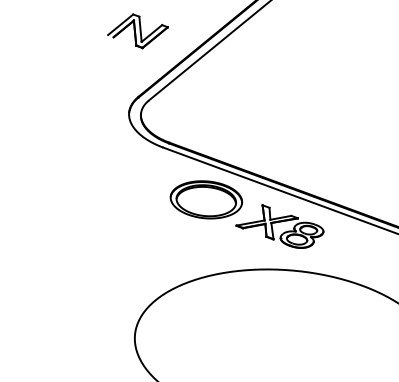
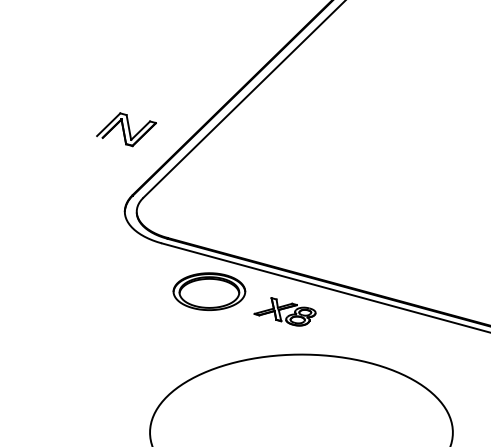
part: (279, 226) -> (284, 311), size x0.7

